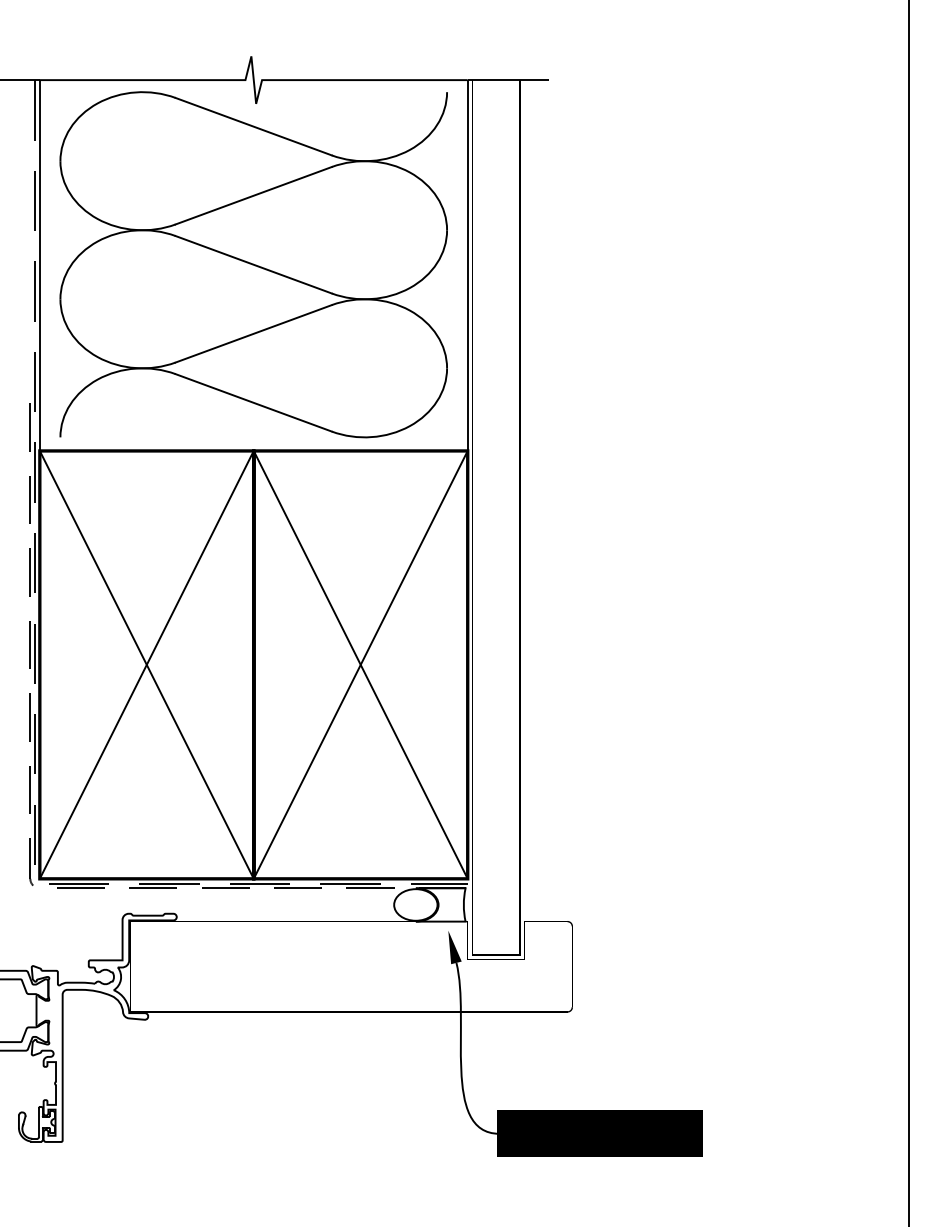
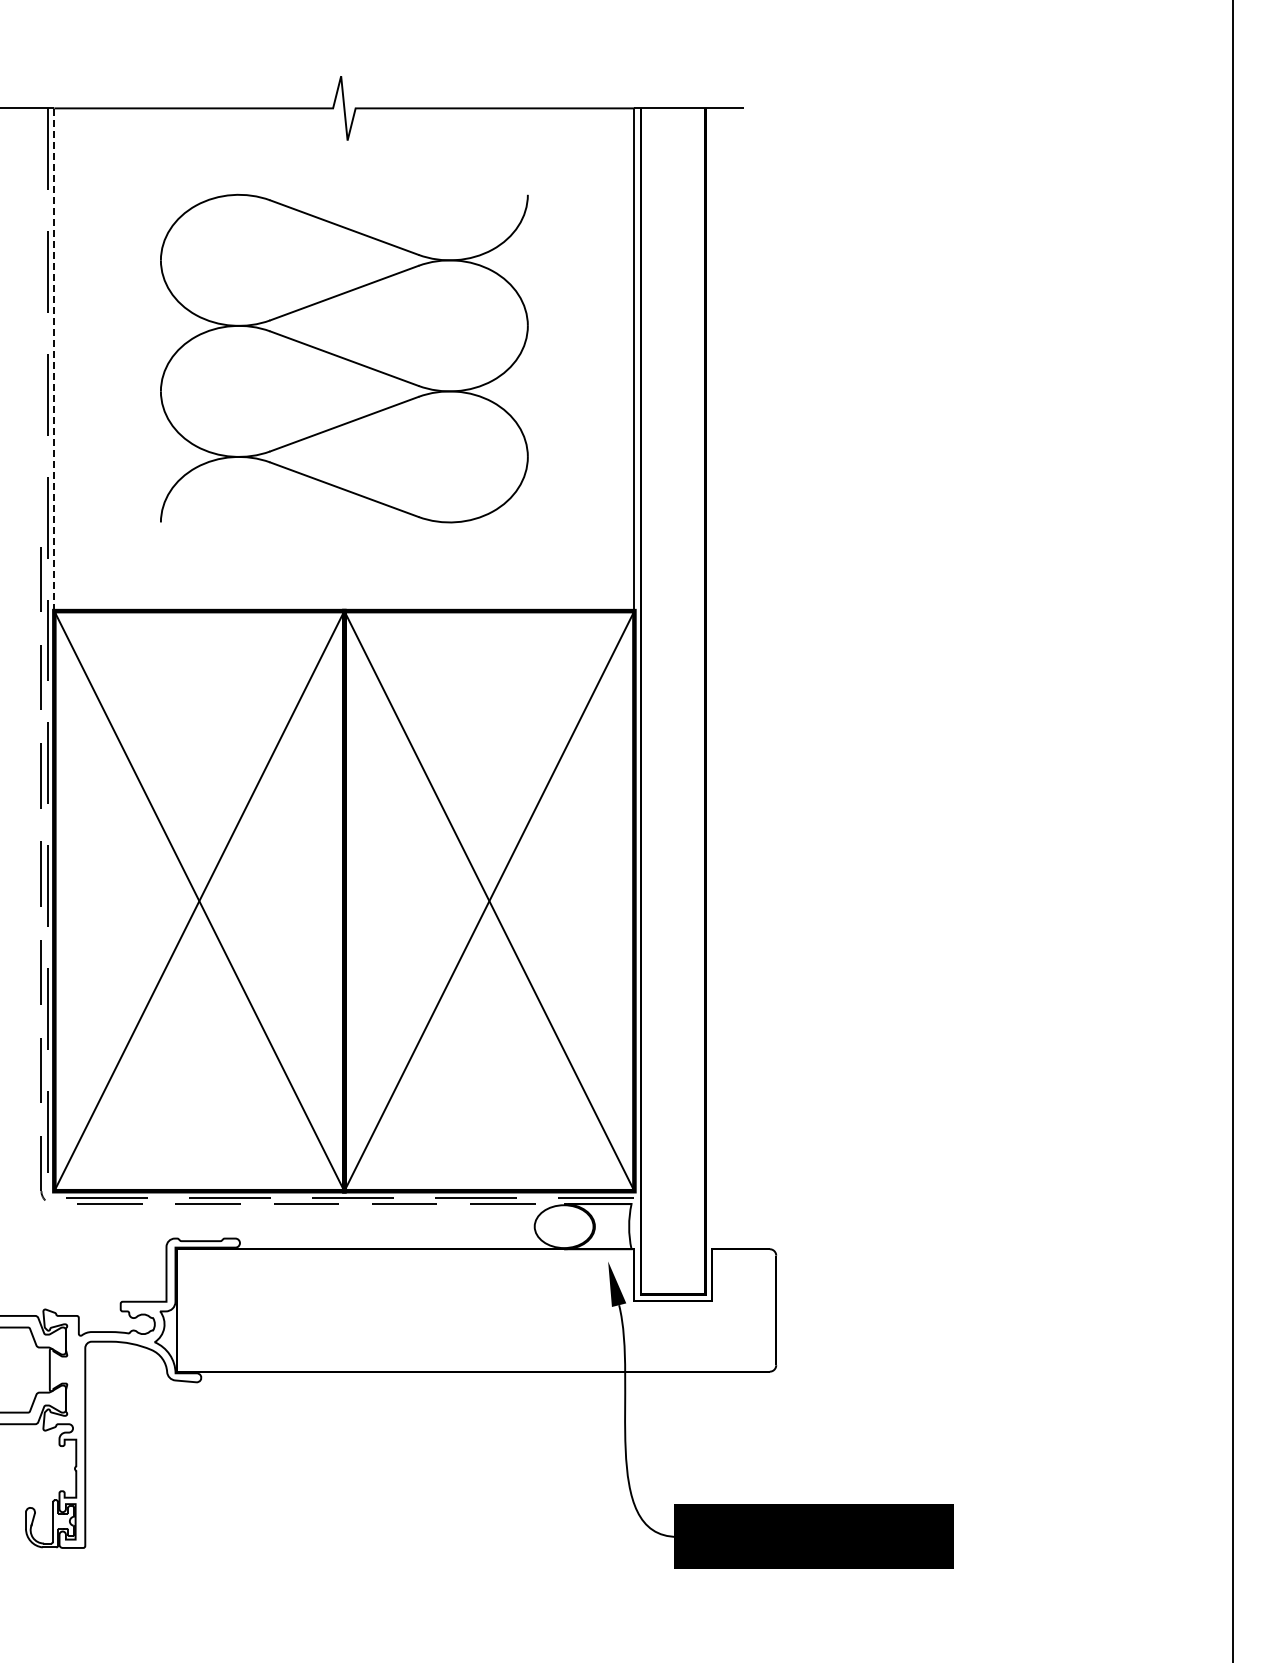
part: (253, 264) -> (344, 358), size x0.7
line: (39, 265) -> (54, 359), solid -> dashed

